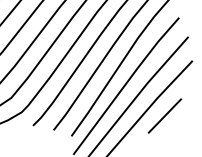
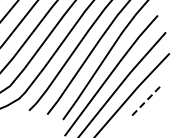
line: (164, 116) -> (144, 102), solid -> dashed

